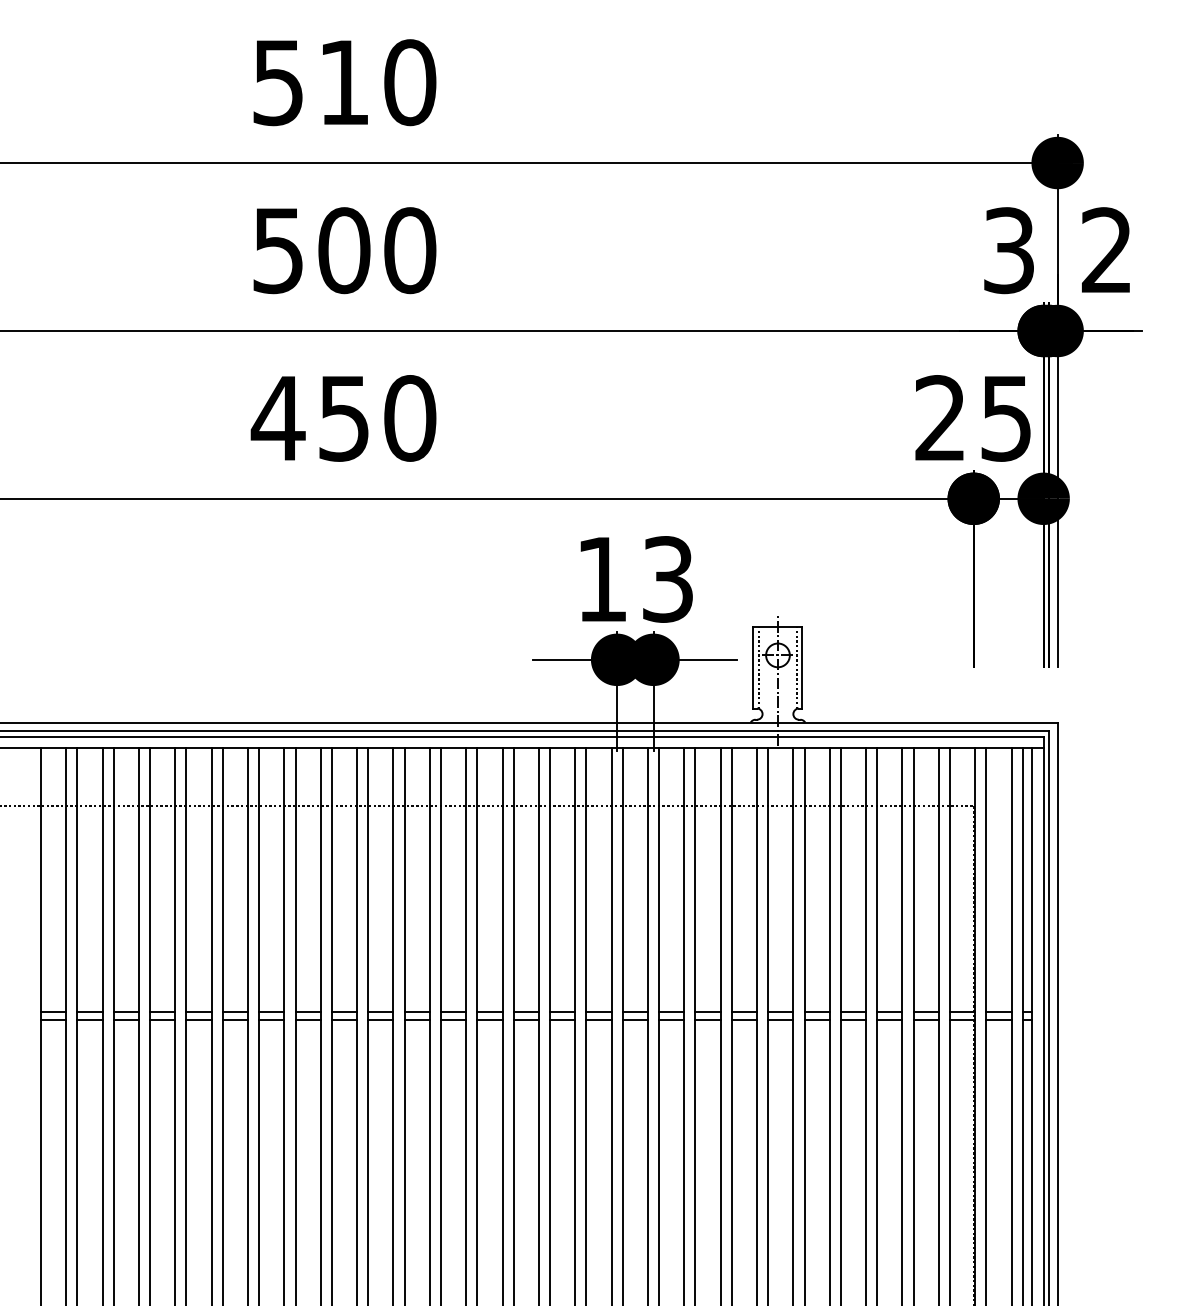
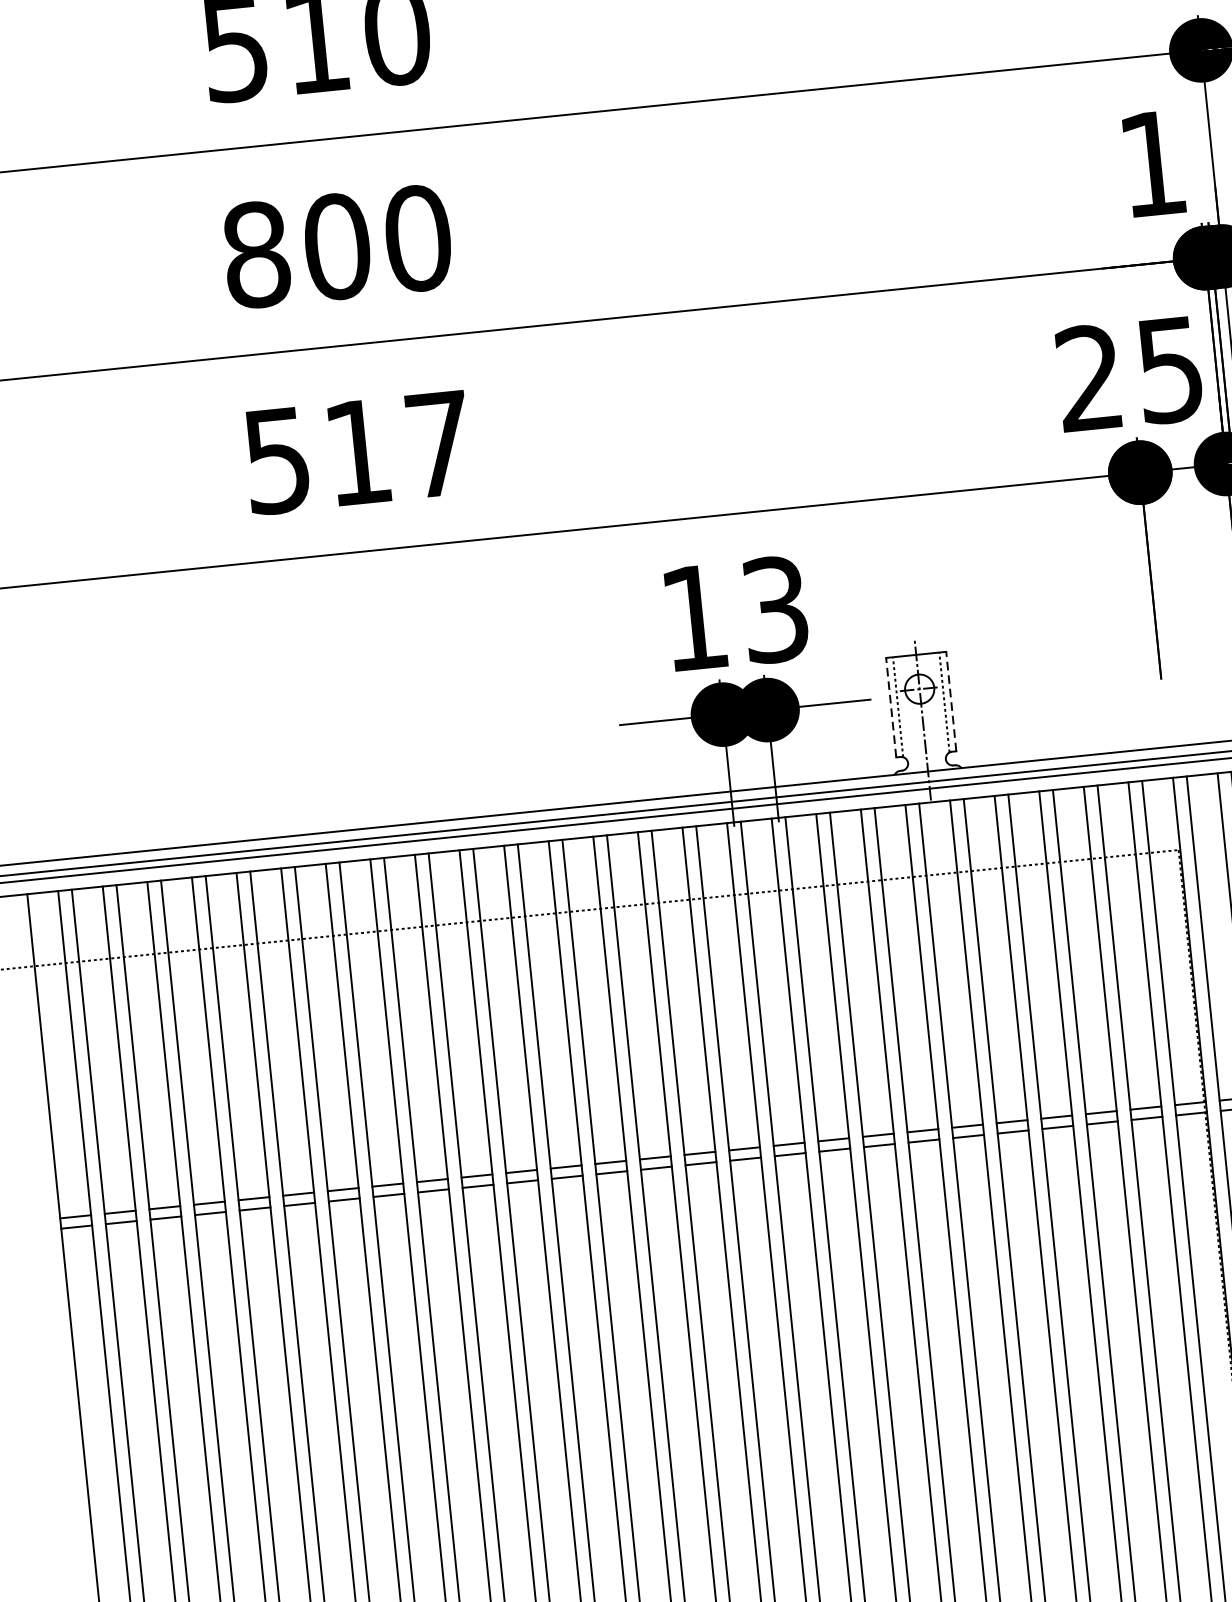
text: (278, 250) -> (256, 254), 500 -> 800
text: (1008, 250) -> (1152, 163), 3 -> 1
text: (343, 418) -> (357, 452), 450 -> 517
line: (753, 668) -> (891, 708), solid -> dashed
line: (802, 668) -> (951, 702), solid -> dashed

